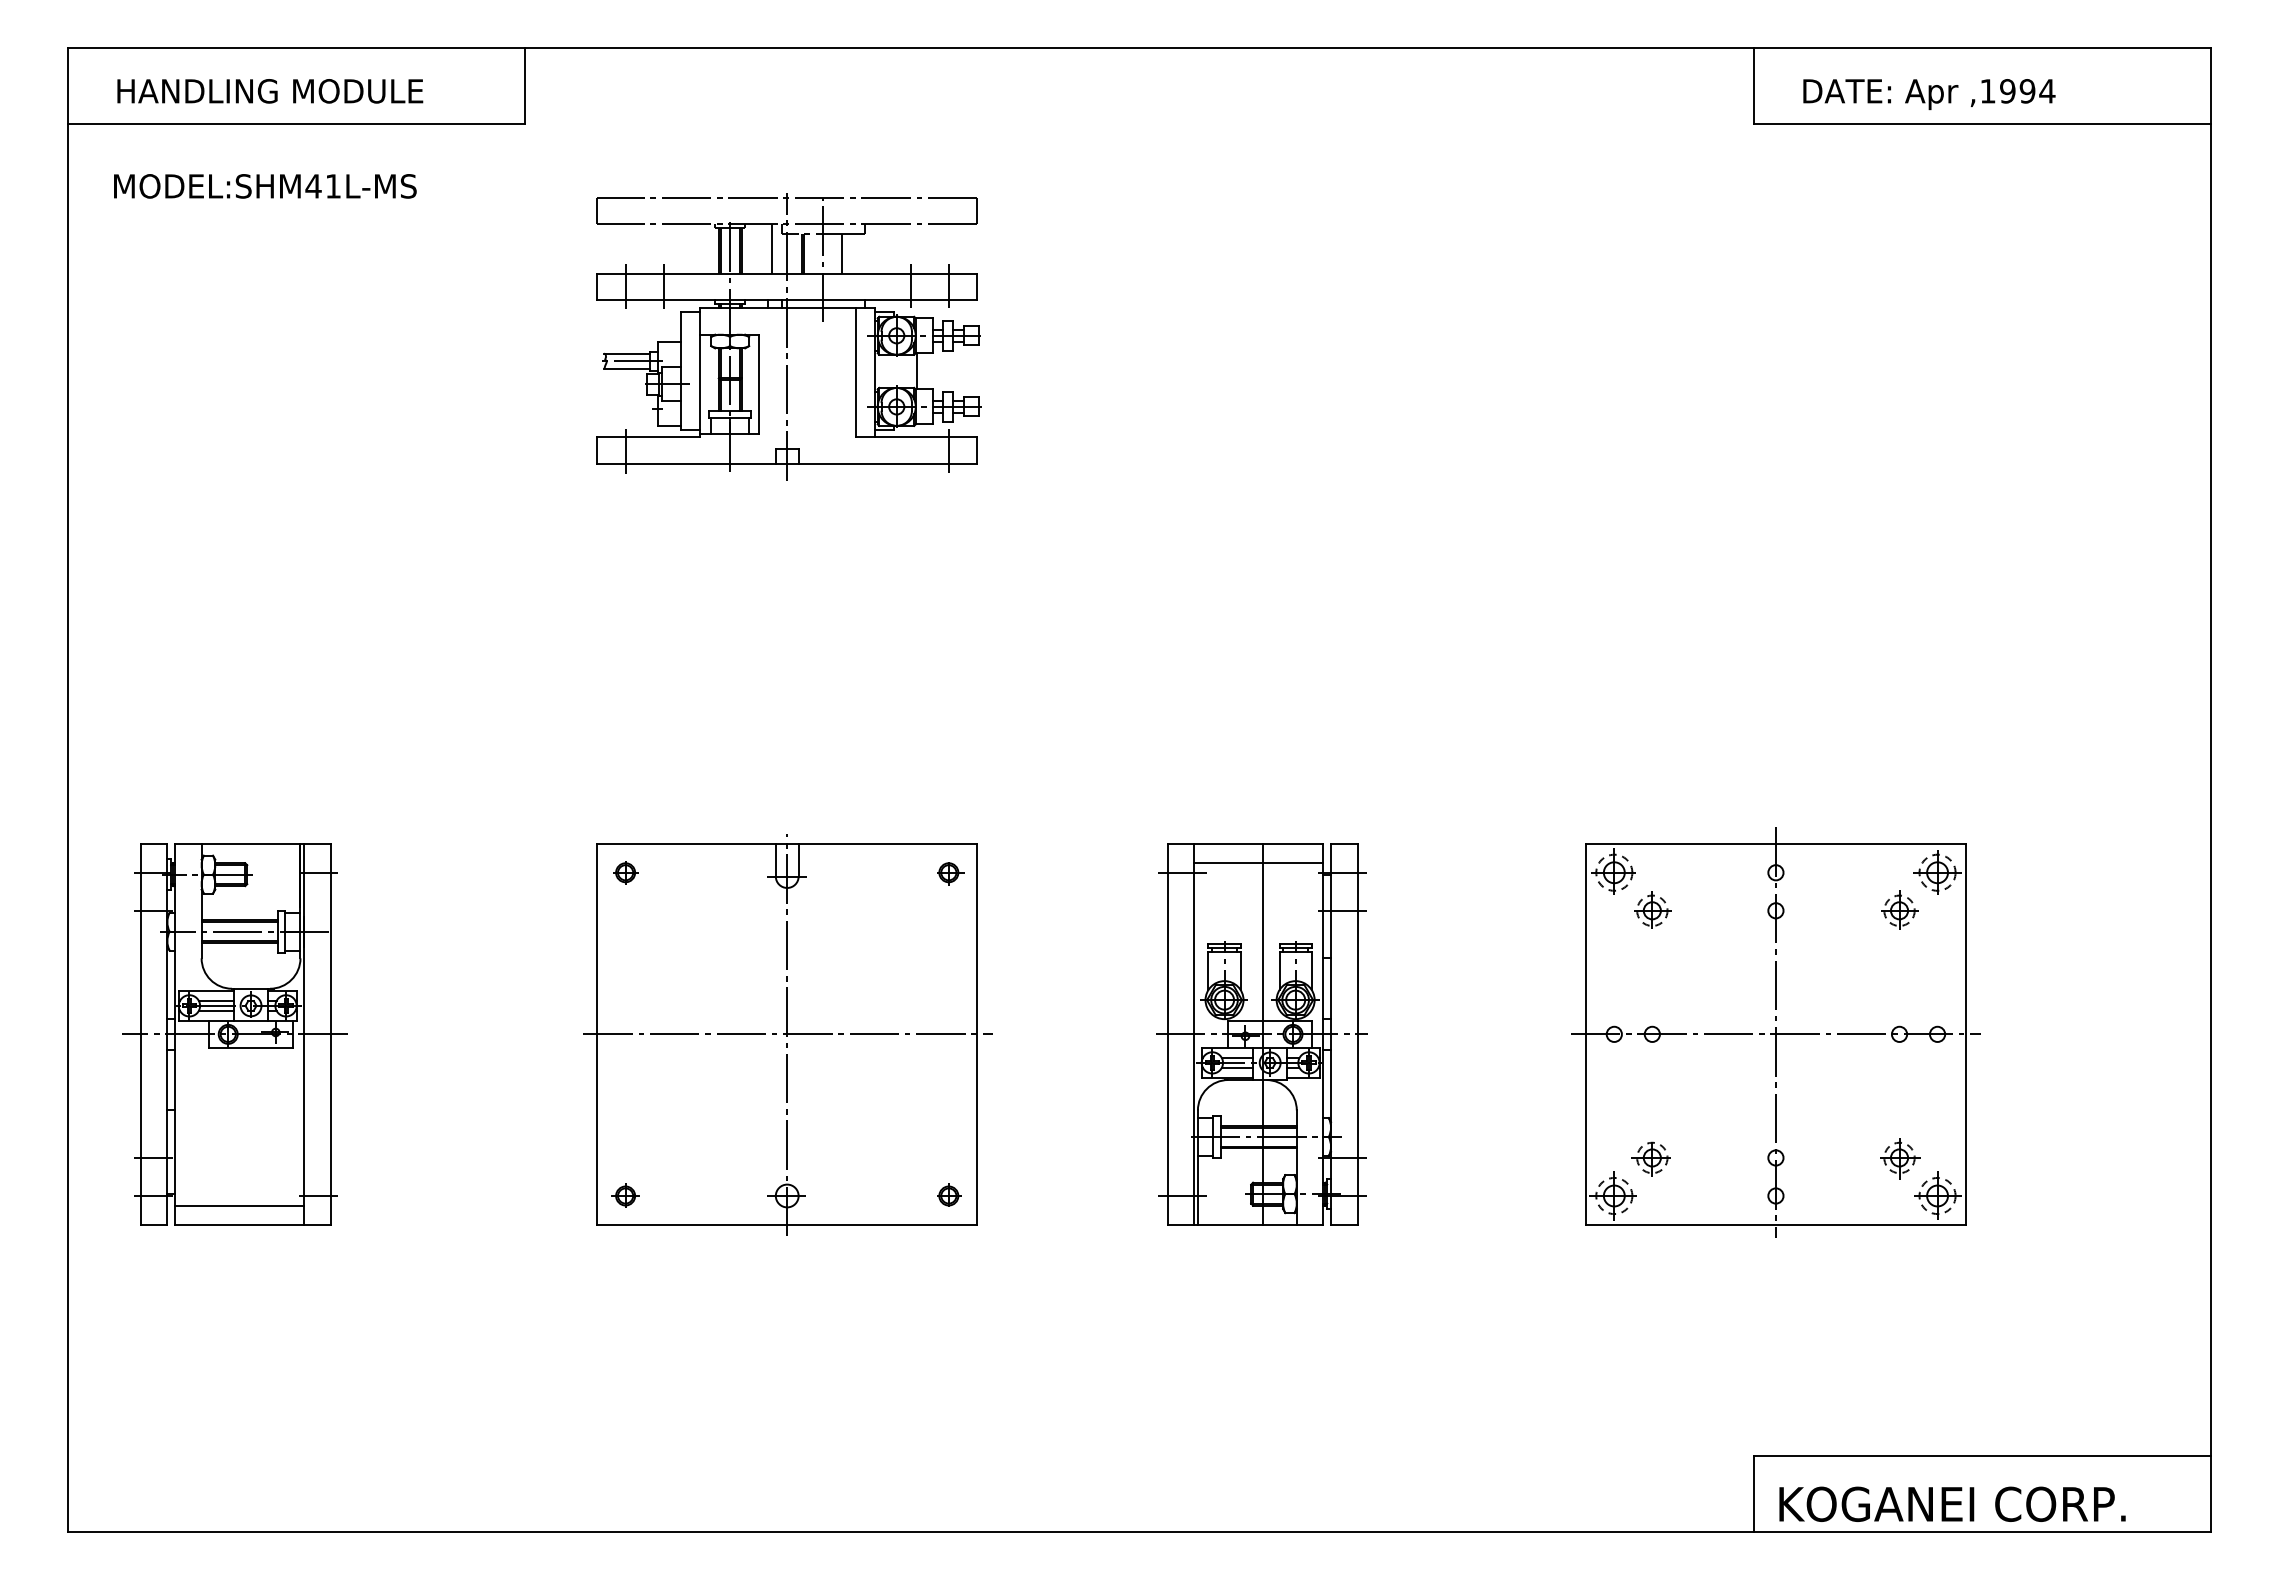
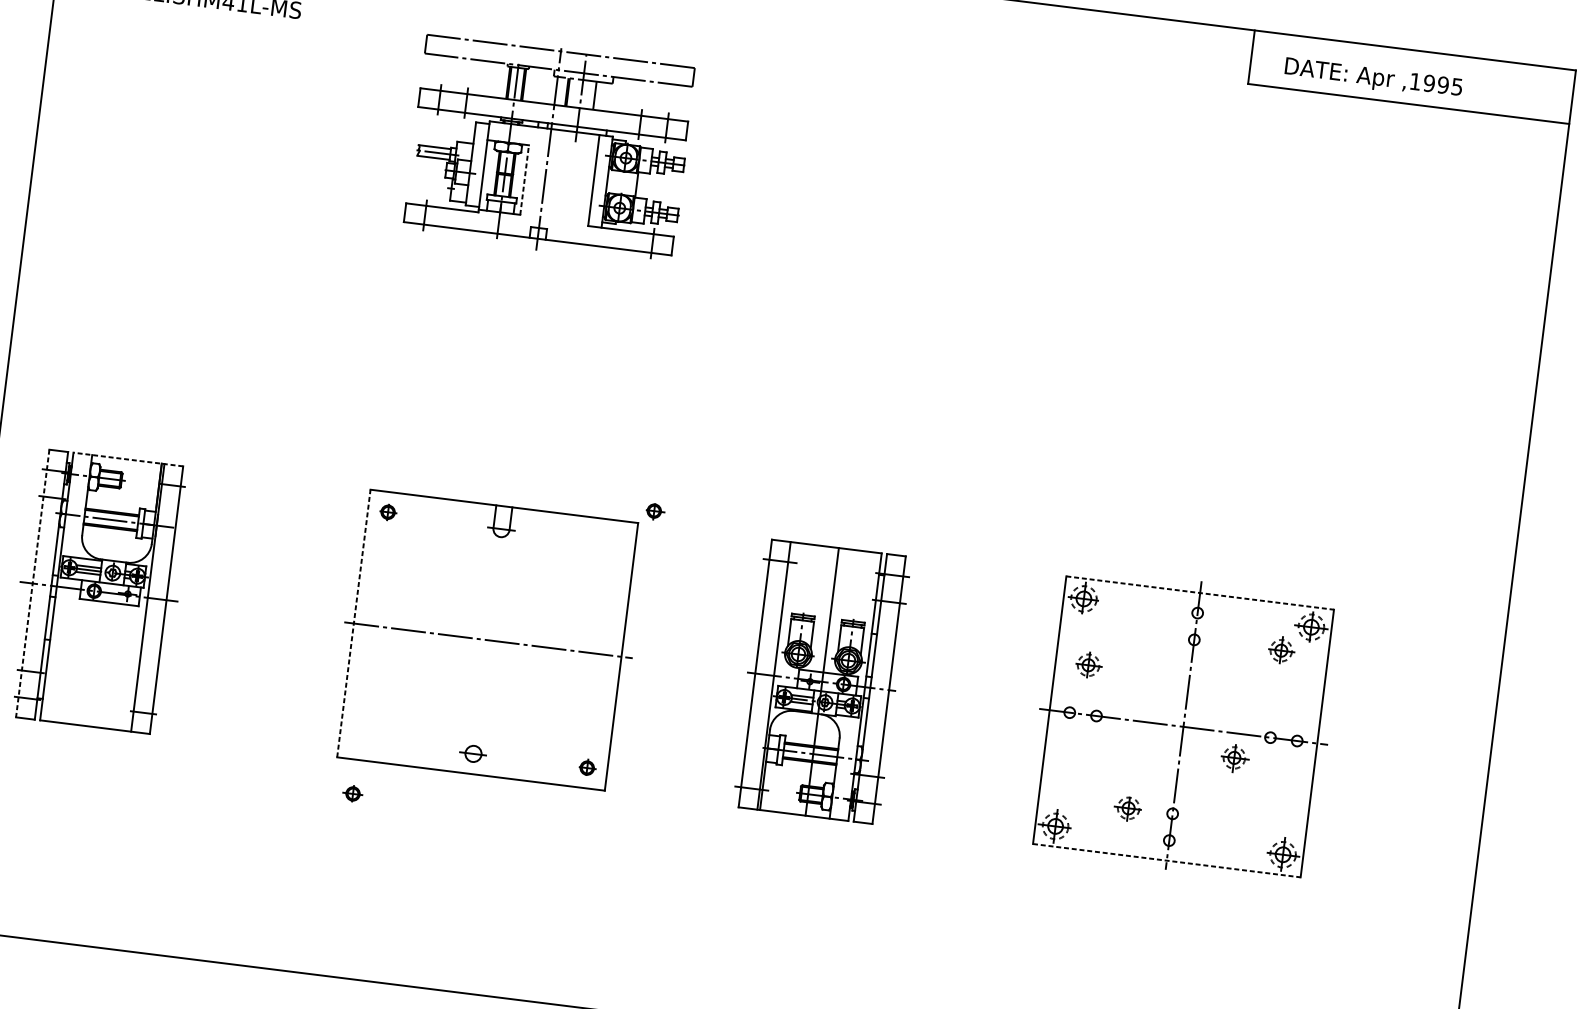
text: (2047, 91) -> (1457, 87), ,1994 -> ,1995
line: (772, 248) -> (546, 85), removed
line: (758, 383) -> (524, 179), solid -> dashed
line: (252, 844) -> (128, 459), solid -> dashed
line: (1776, 844) -> (1200, 593), solid -> dashed
line: (1258, 863) -> (834, 561), removed
part: (950, 873) -> (655, 511), moved
part: (1652, 909) -> (1088, 664), moved
line: (597, 1033) -> (354, 622), solid -> dashed
line: (140, 1034) -> (32, 583), solid -> dashed
line: (787, 1034) -> (487, 640), removed
part: (1650, 1158) -> (1127, 808), moved
part: (1900, 1158) -> (1235, 758), moved
part: (625, 1195) -> (352, 793), moved
line: (239, 1205) -> (87, 712), removed
line: (1776, 1224) -> (1167, 860), solid -> dashed

